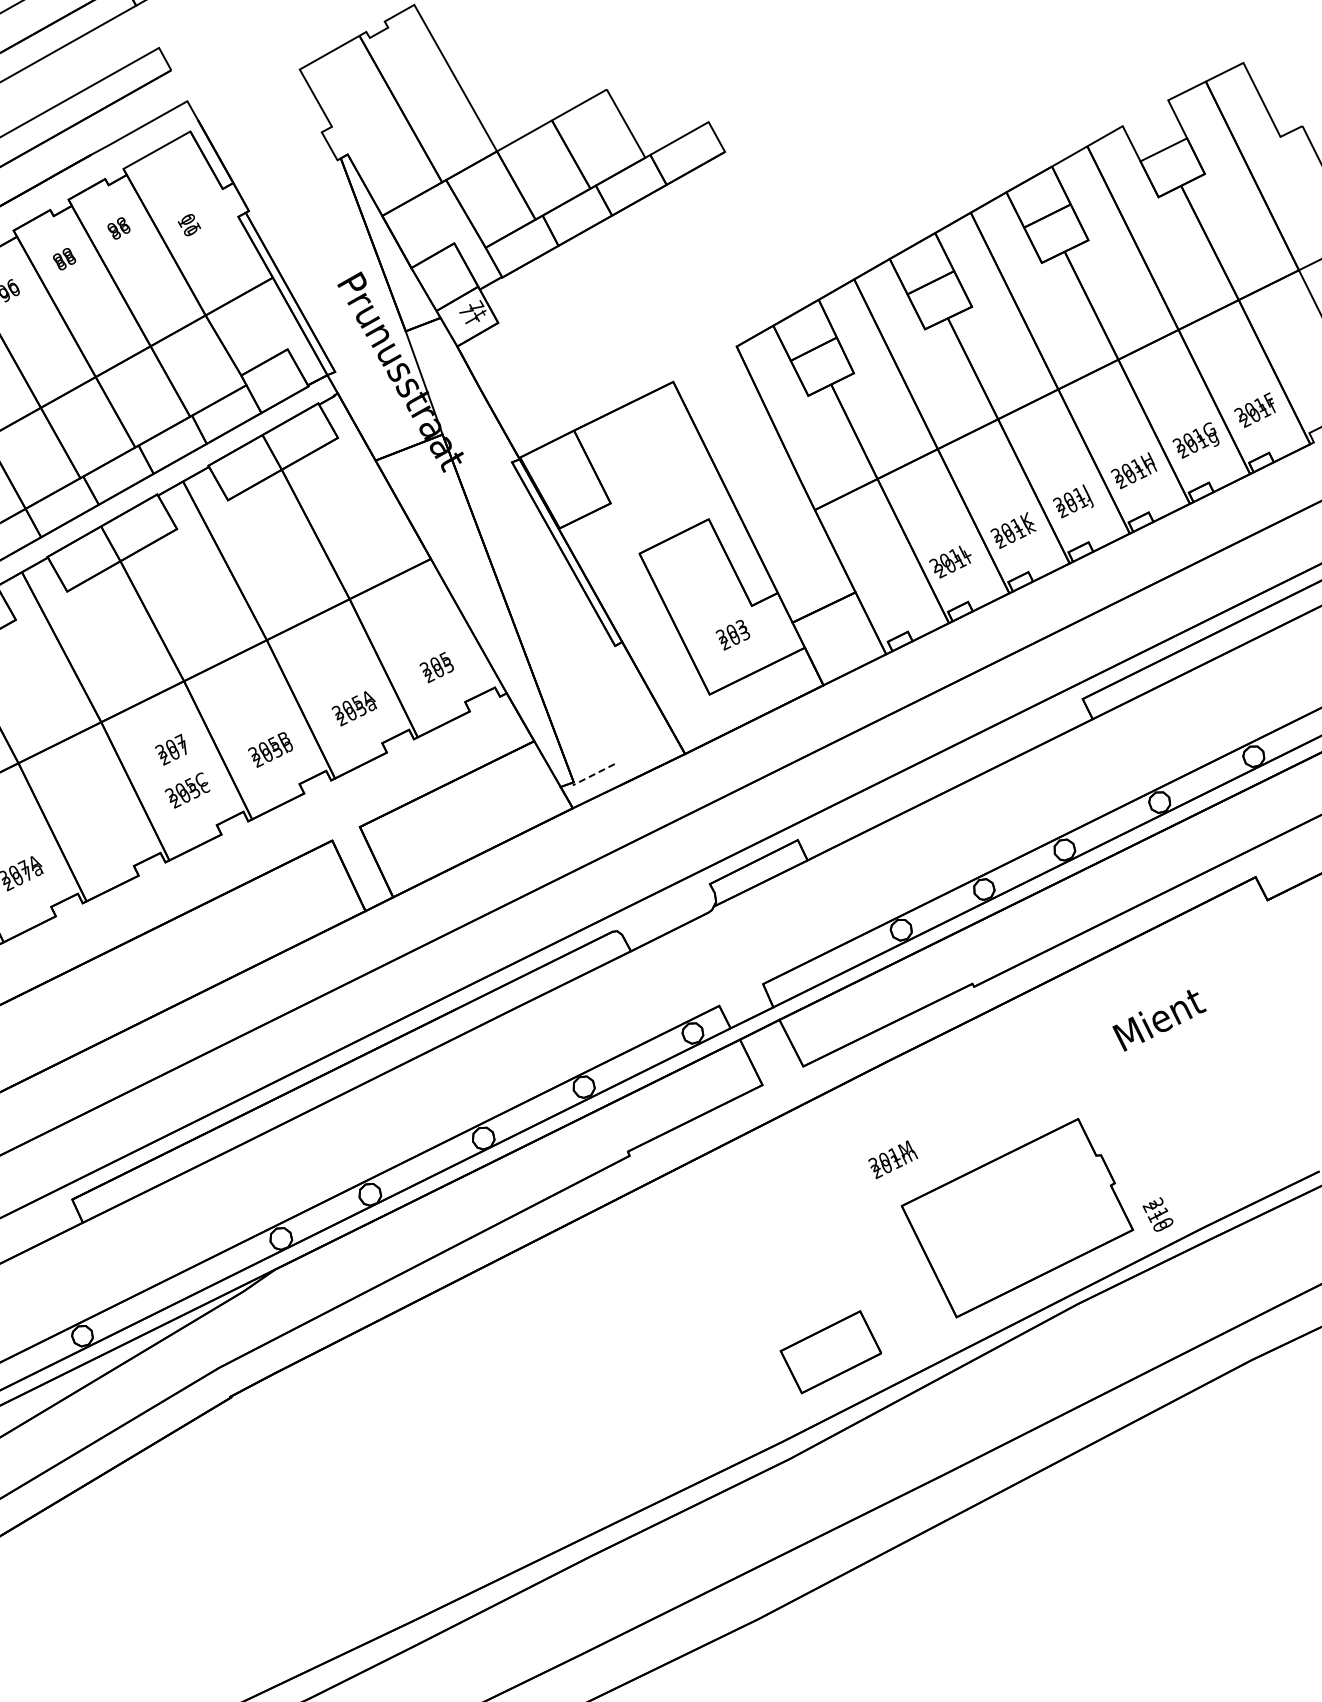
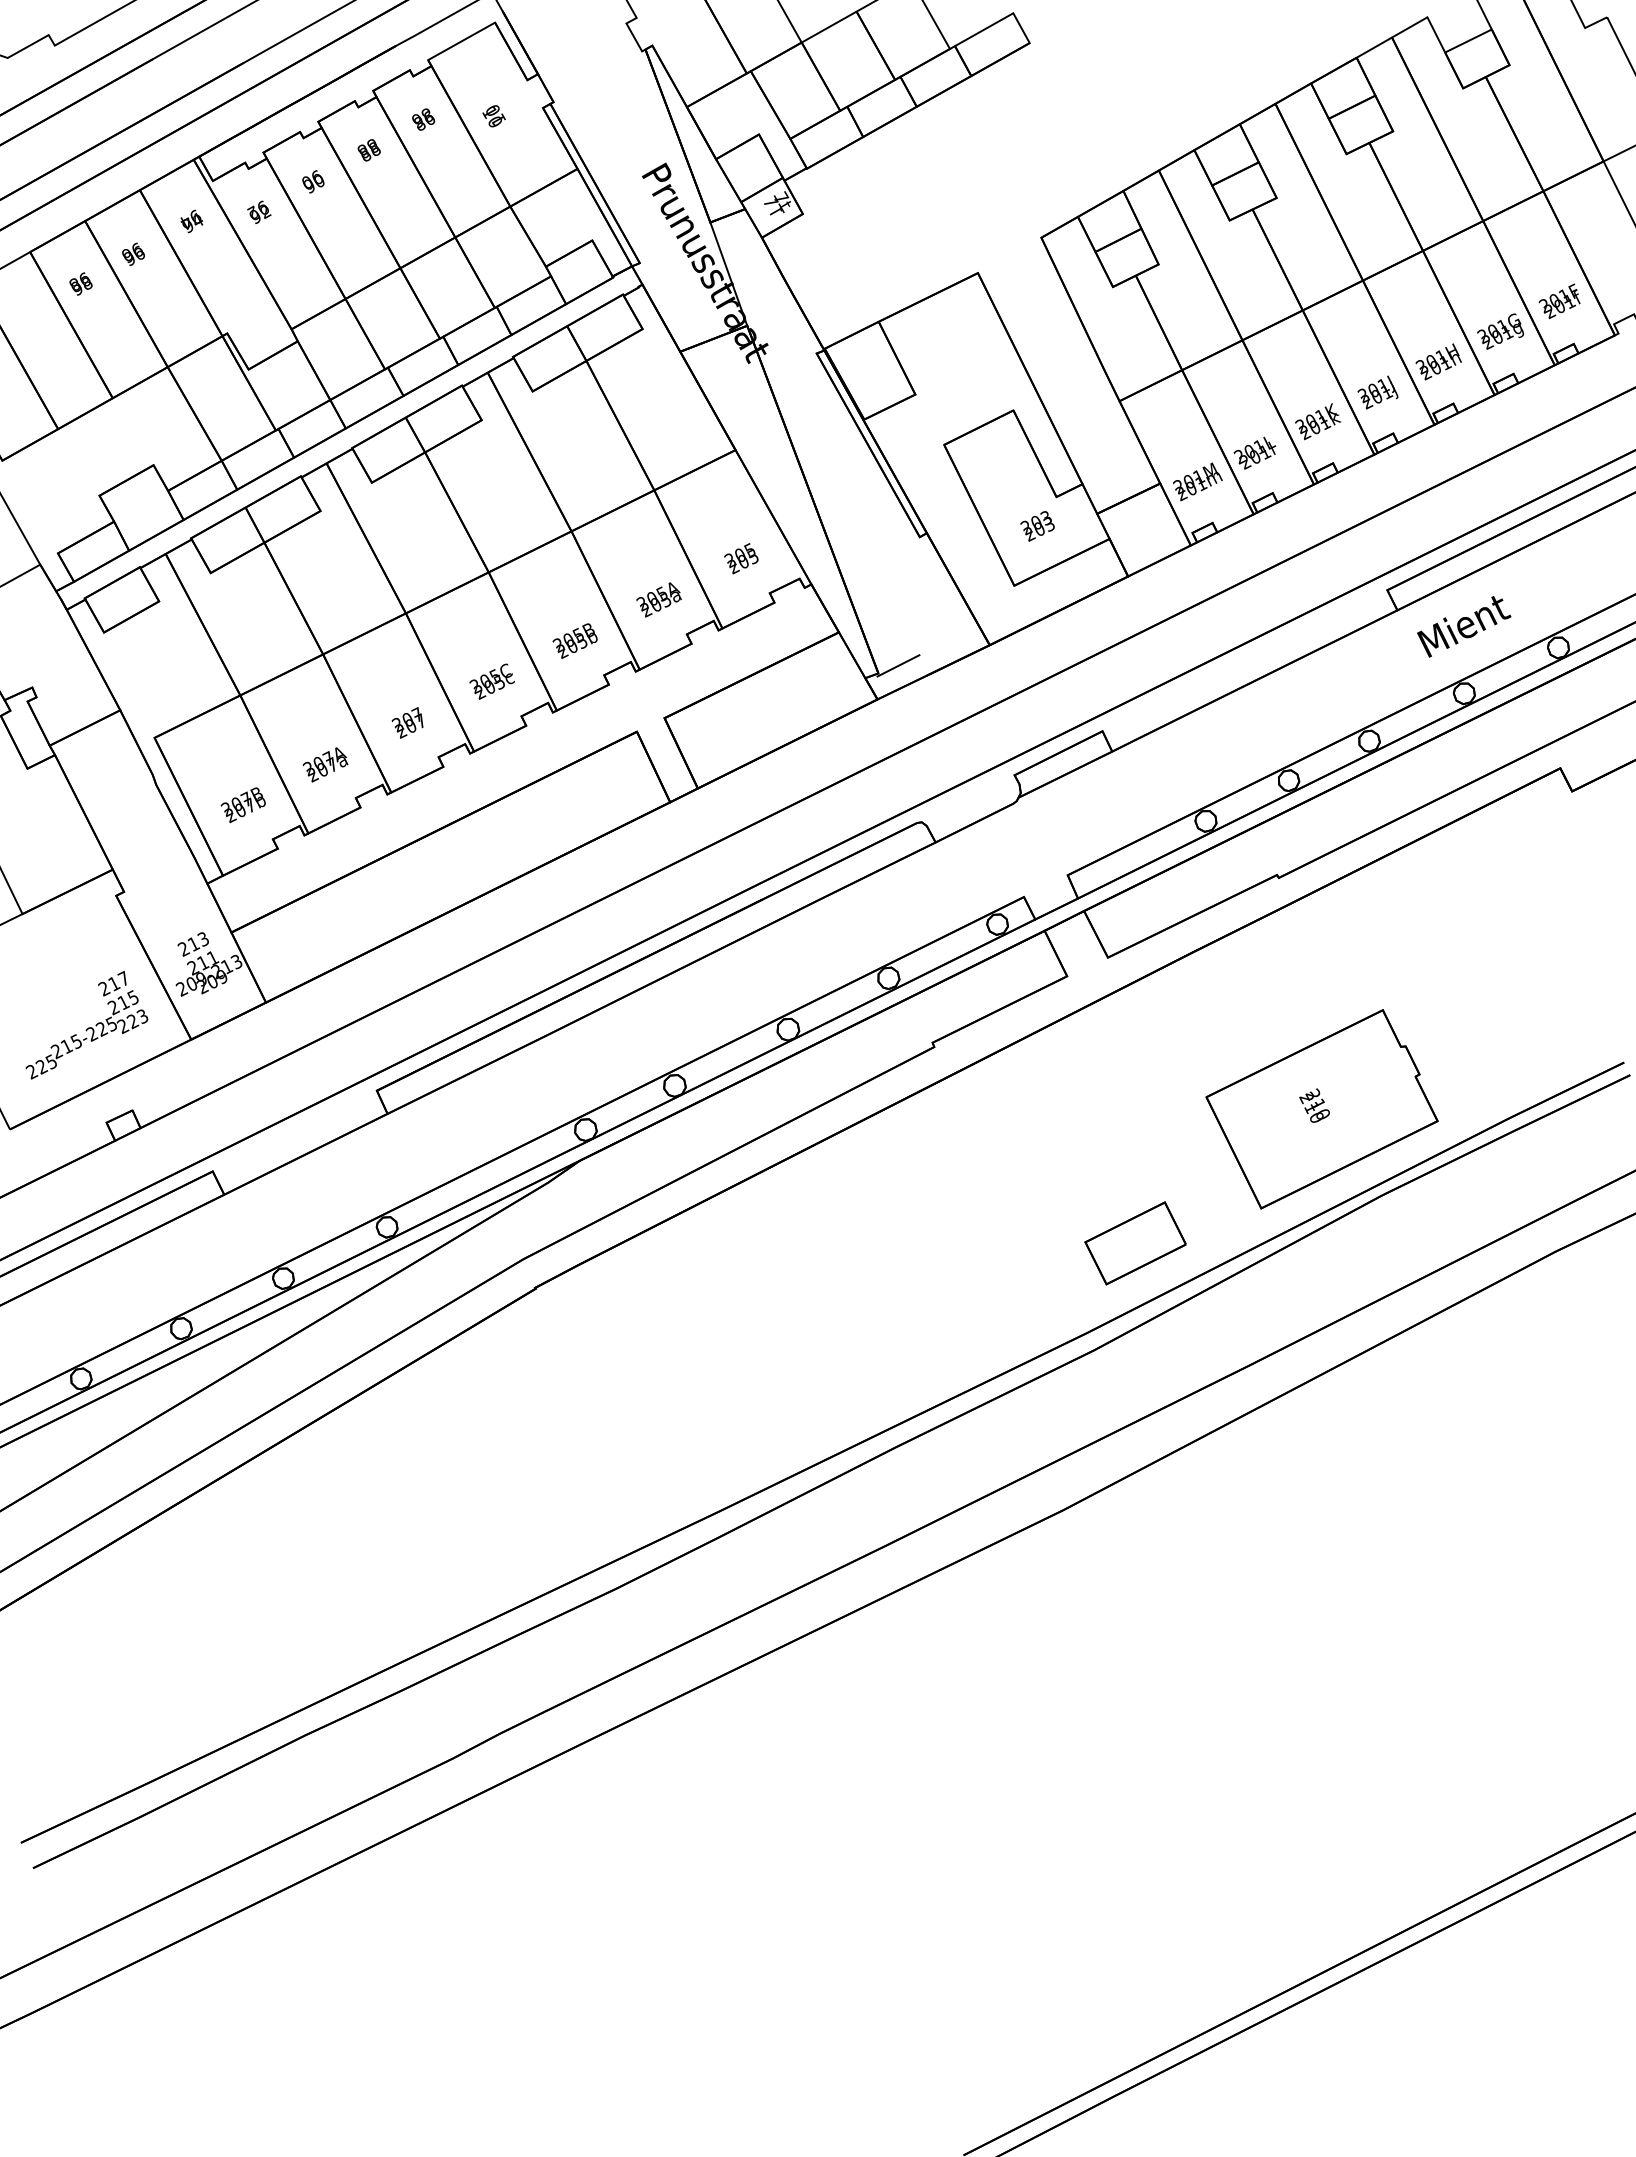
text: (170, 749) -> (407, 722), moved
line: (593, 774) -> (898, 665), dashed -> solid
text: (1159, 1020) -> (1464, 626), moved
text: (892, 1159) -> (1197, 481), moved
text: (1157, 1214) -> (1314, 1105), moved

